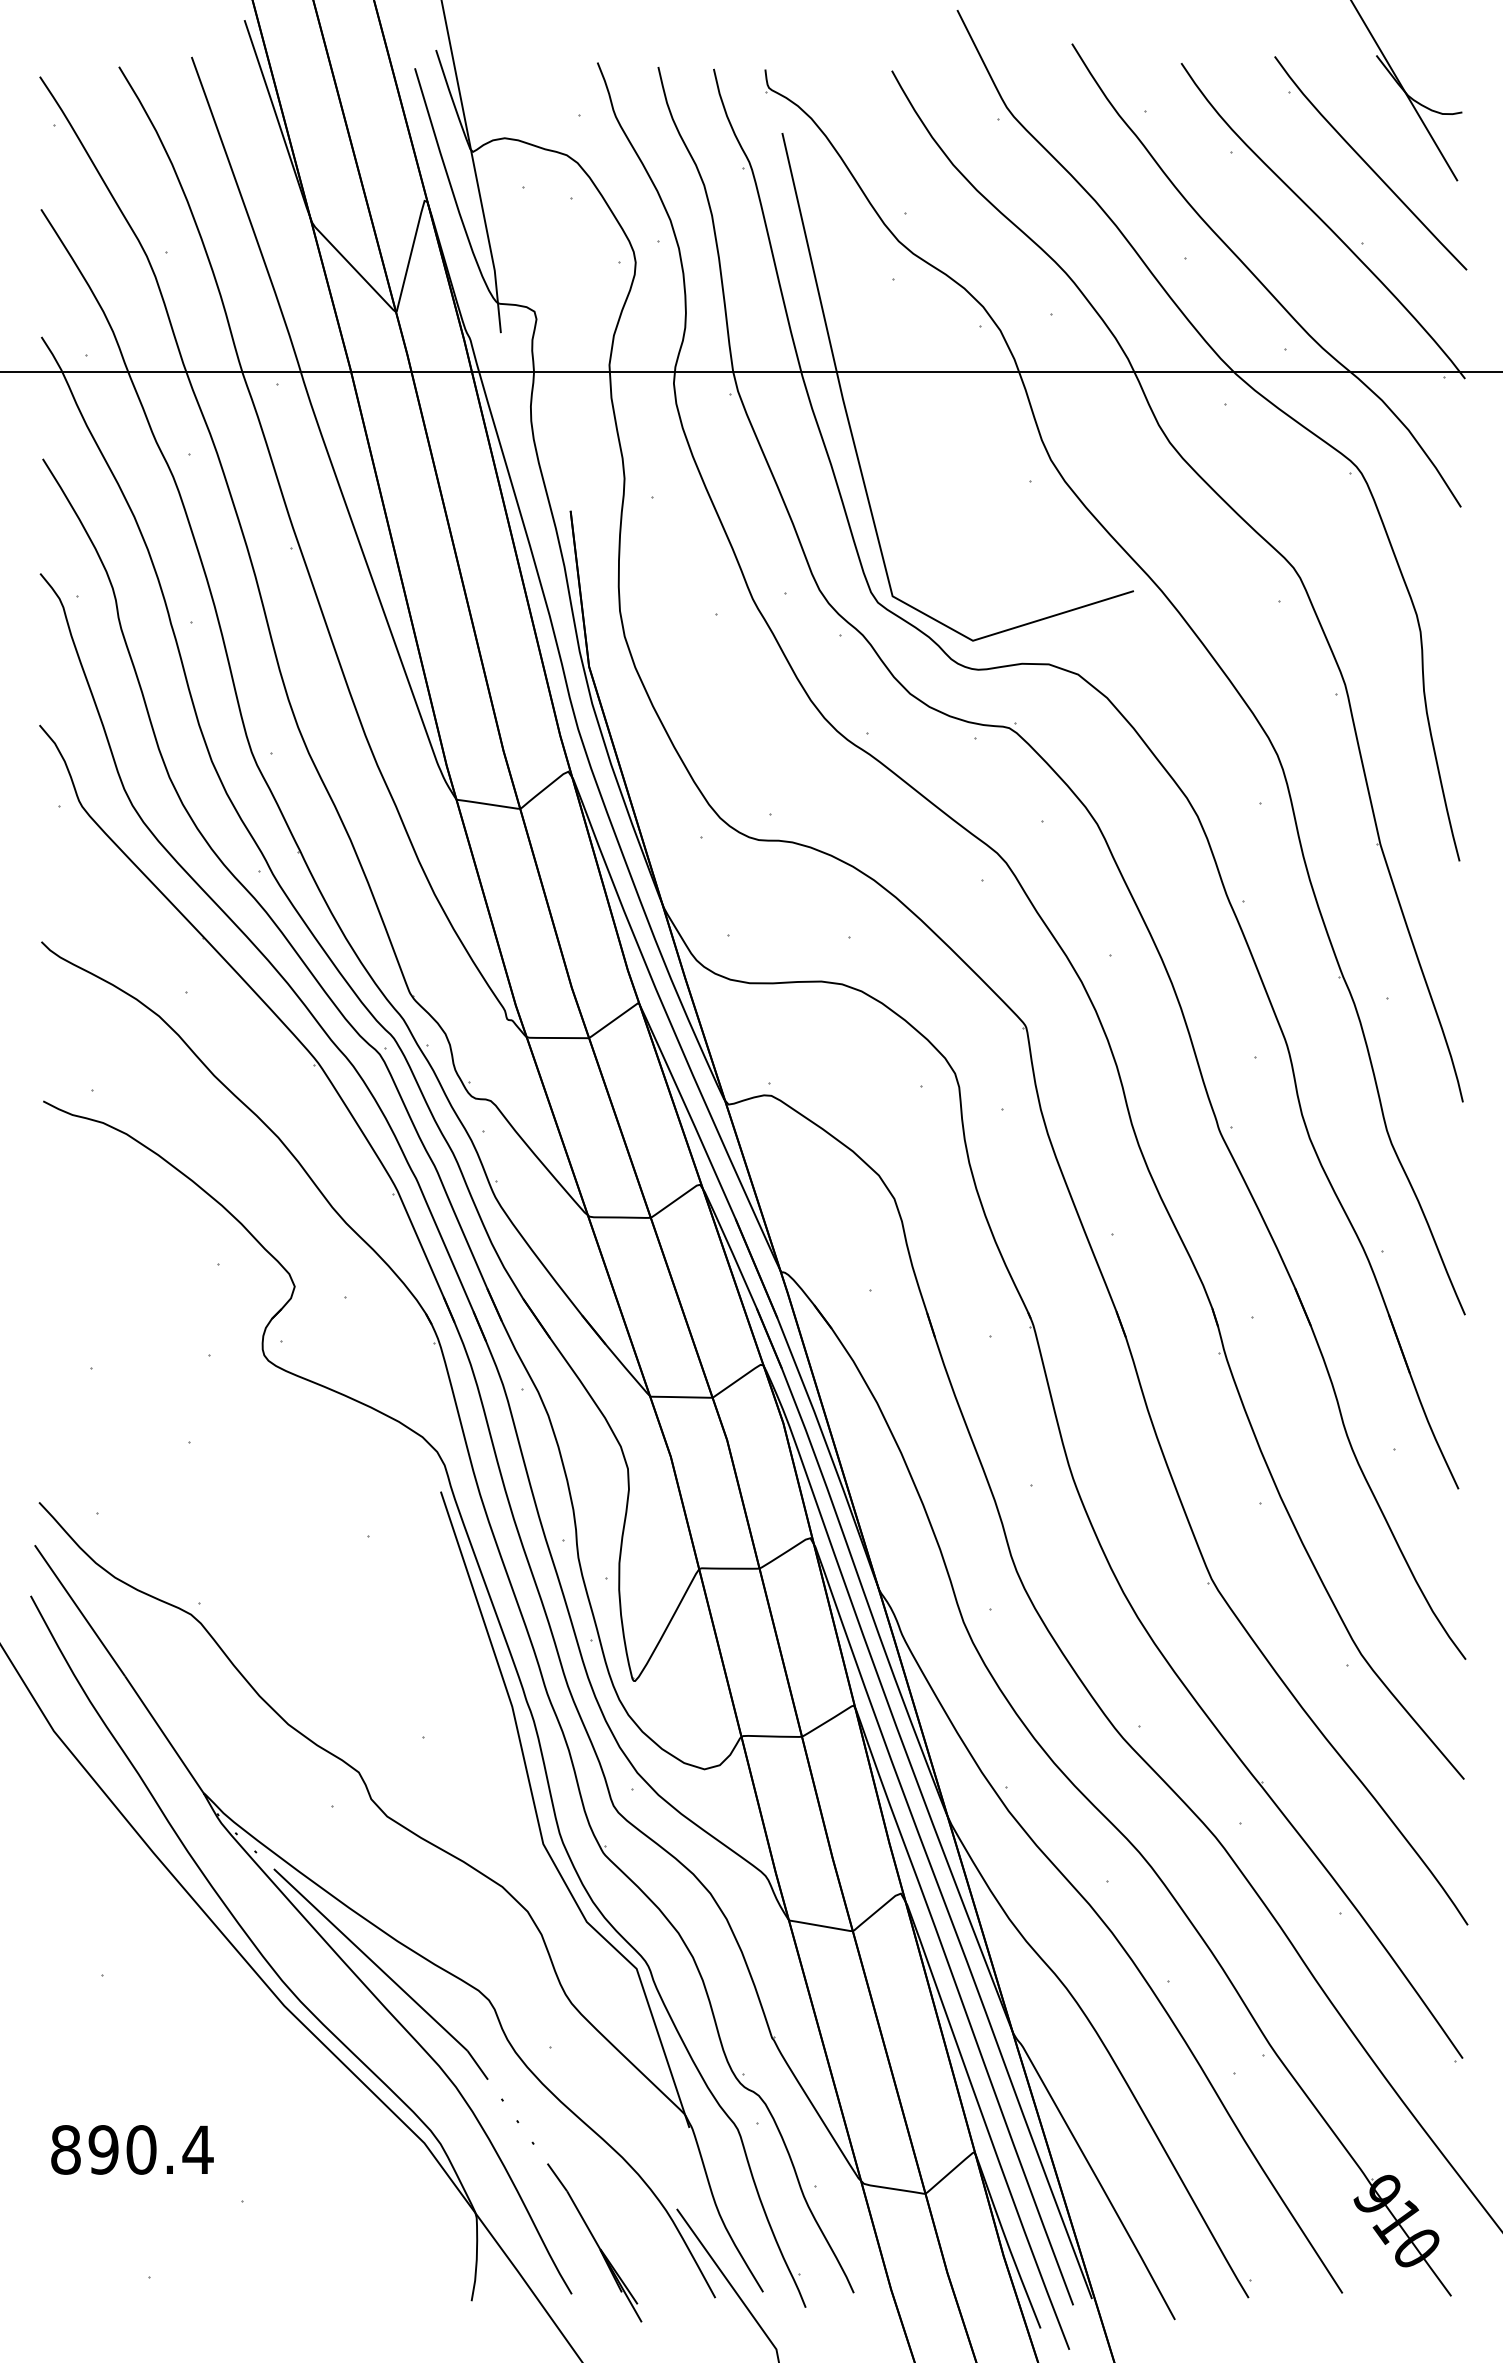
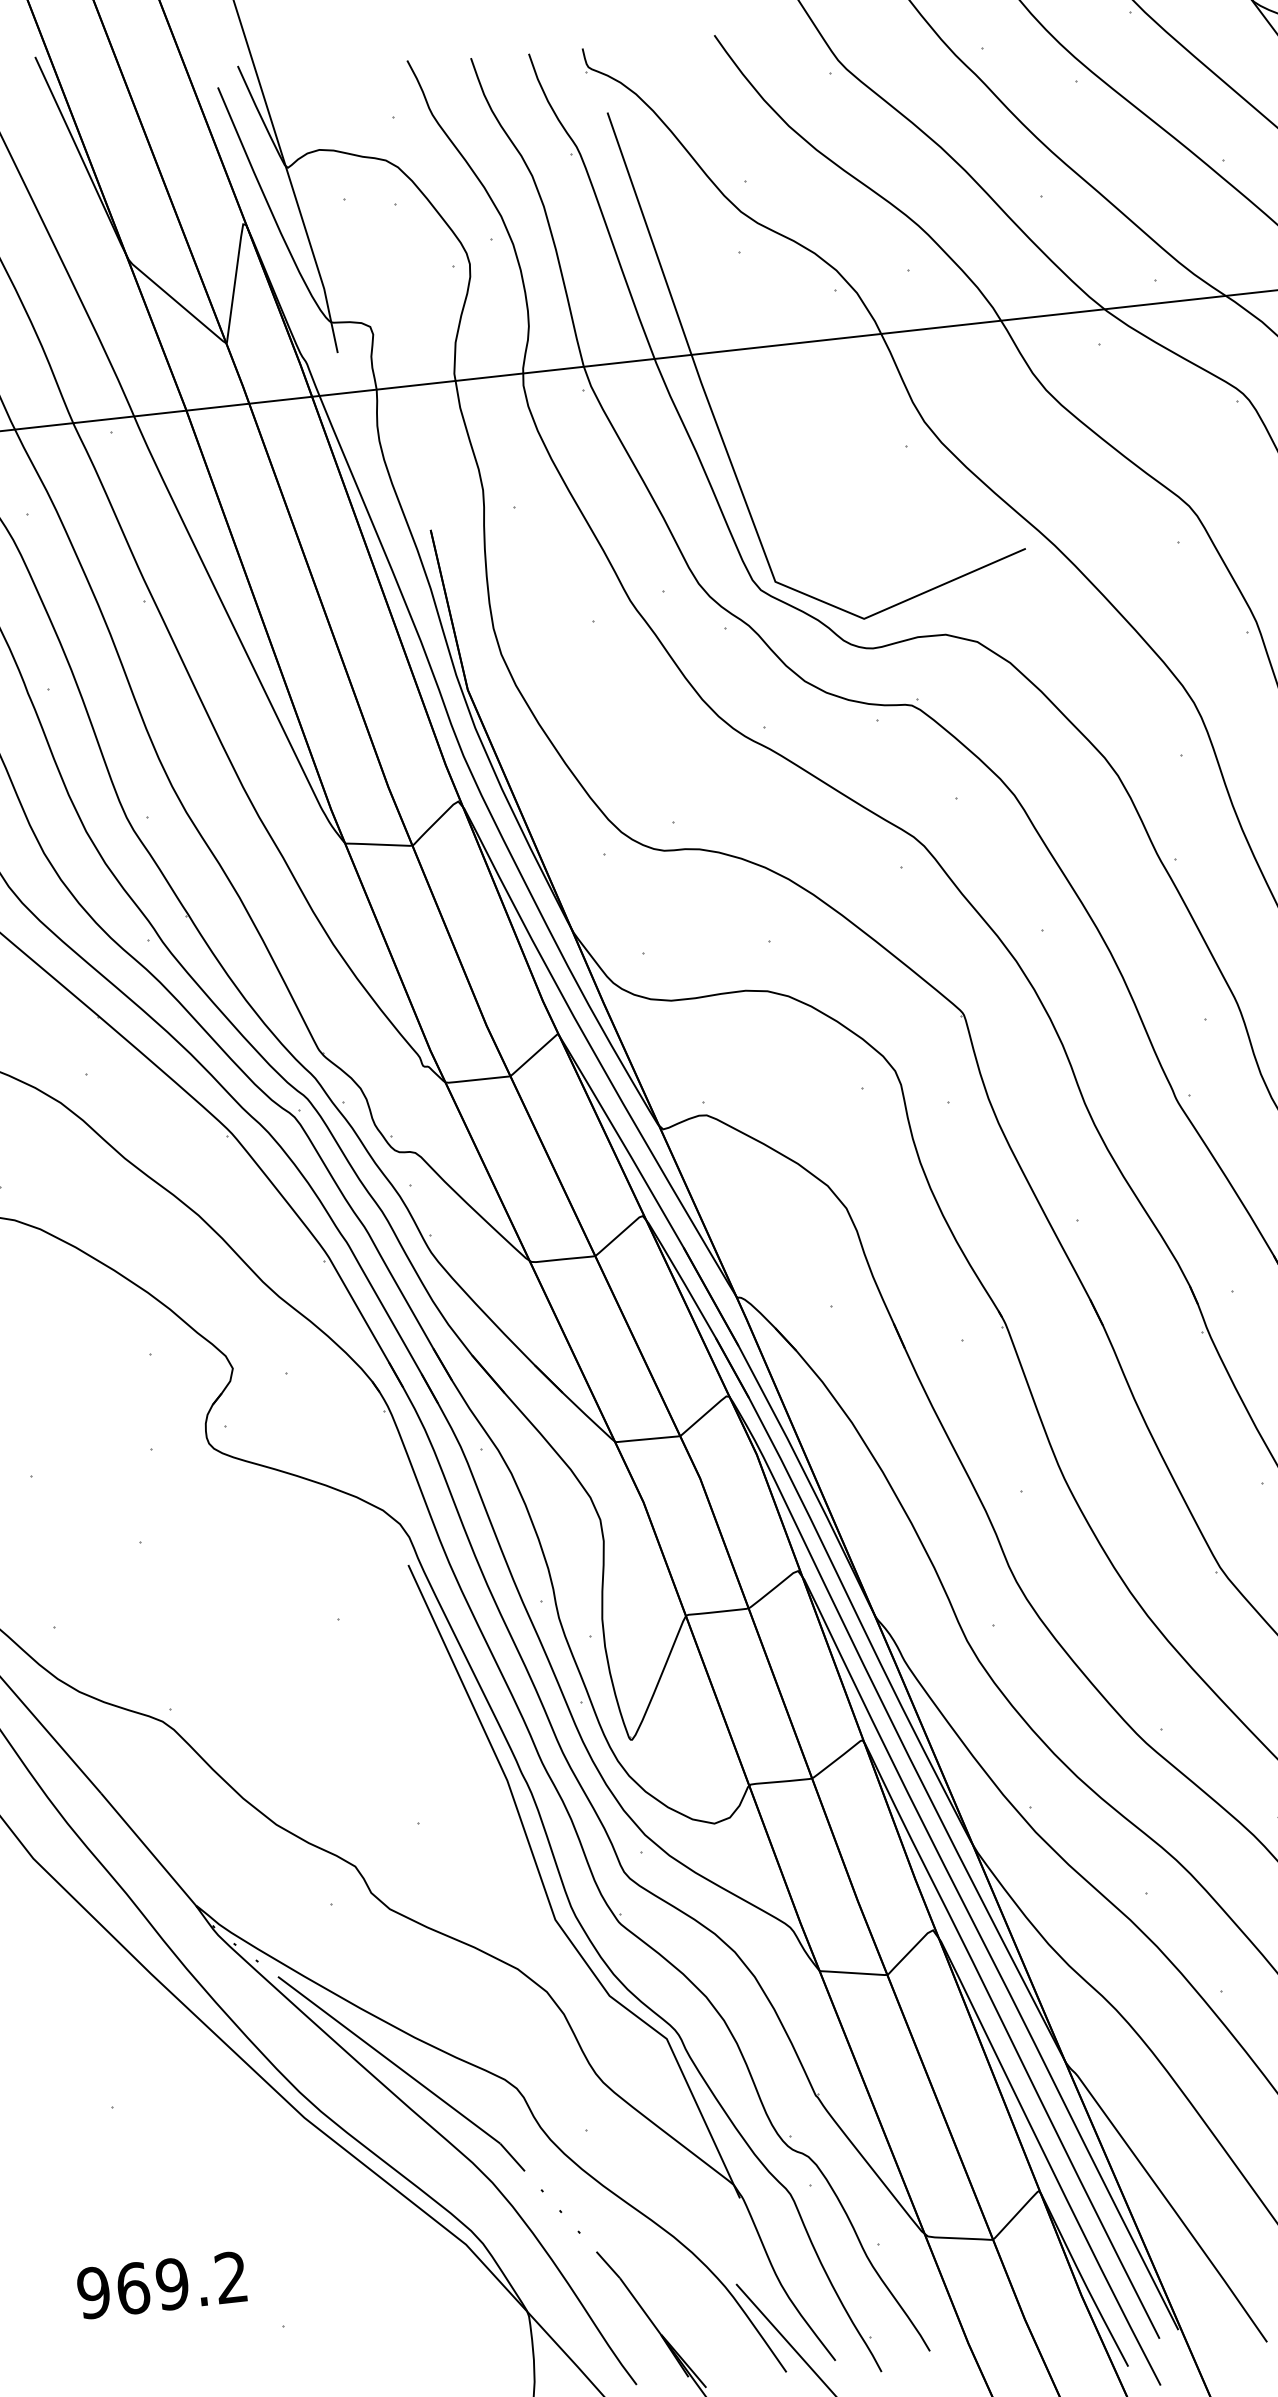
text: (131, 2149) -> (162, 2284), 890.4 -> 969.2

